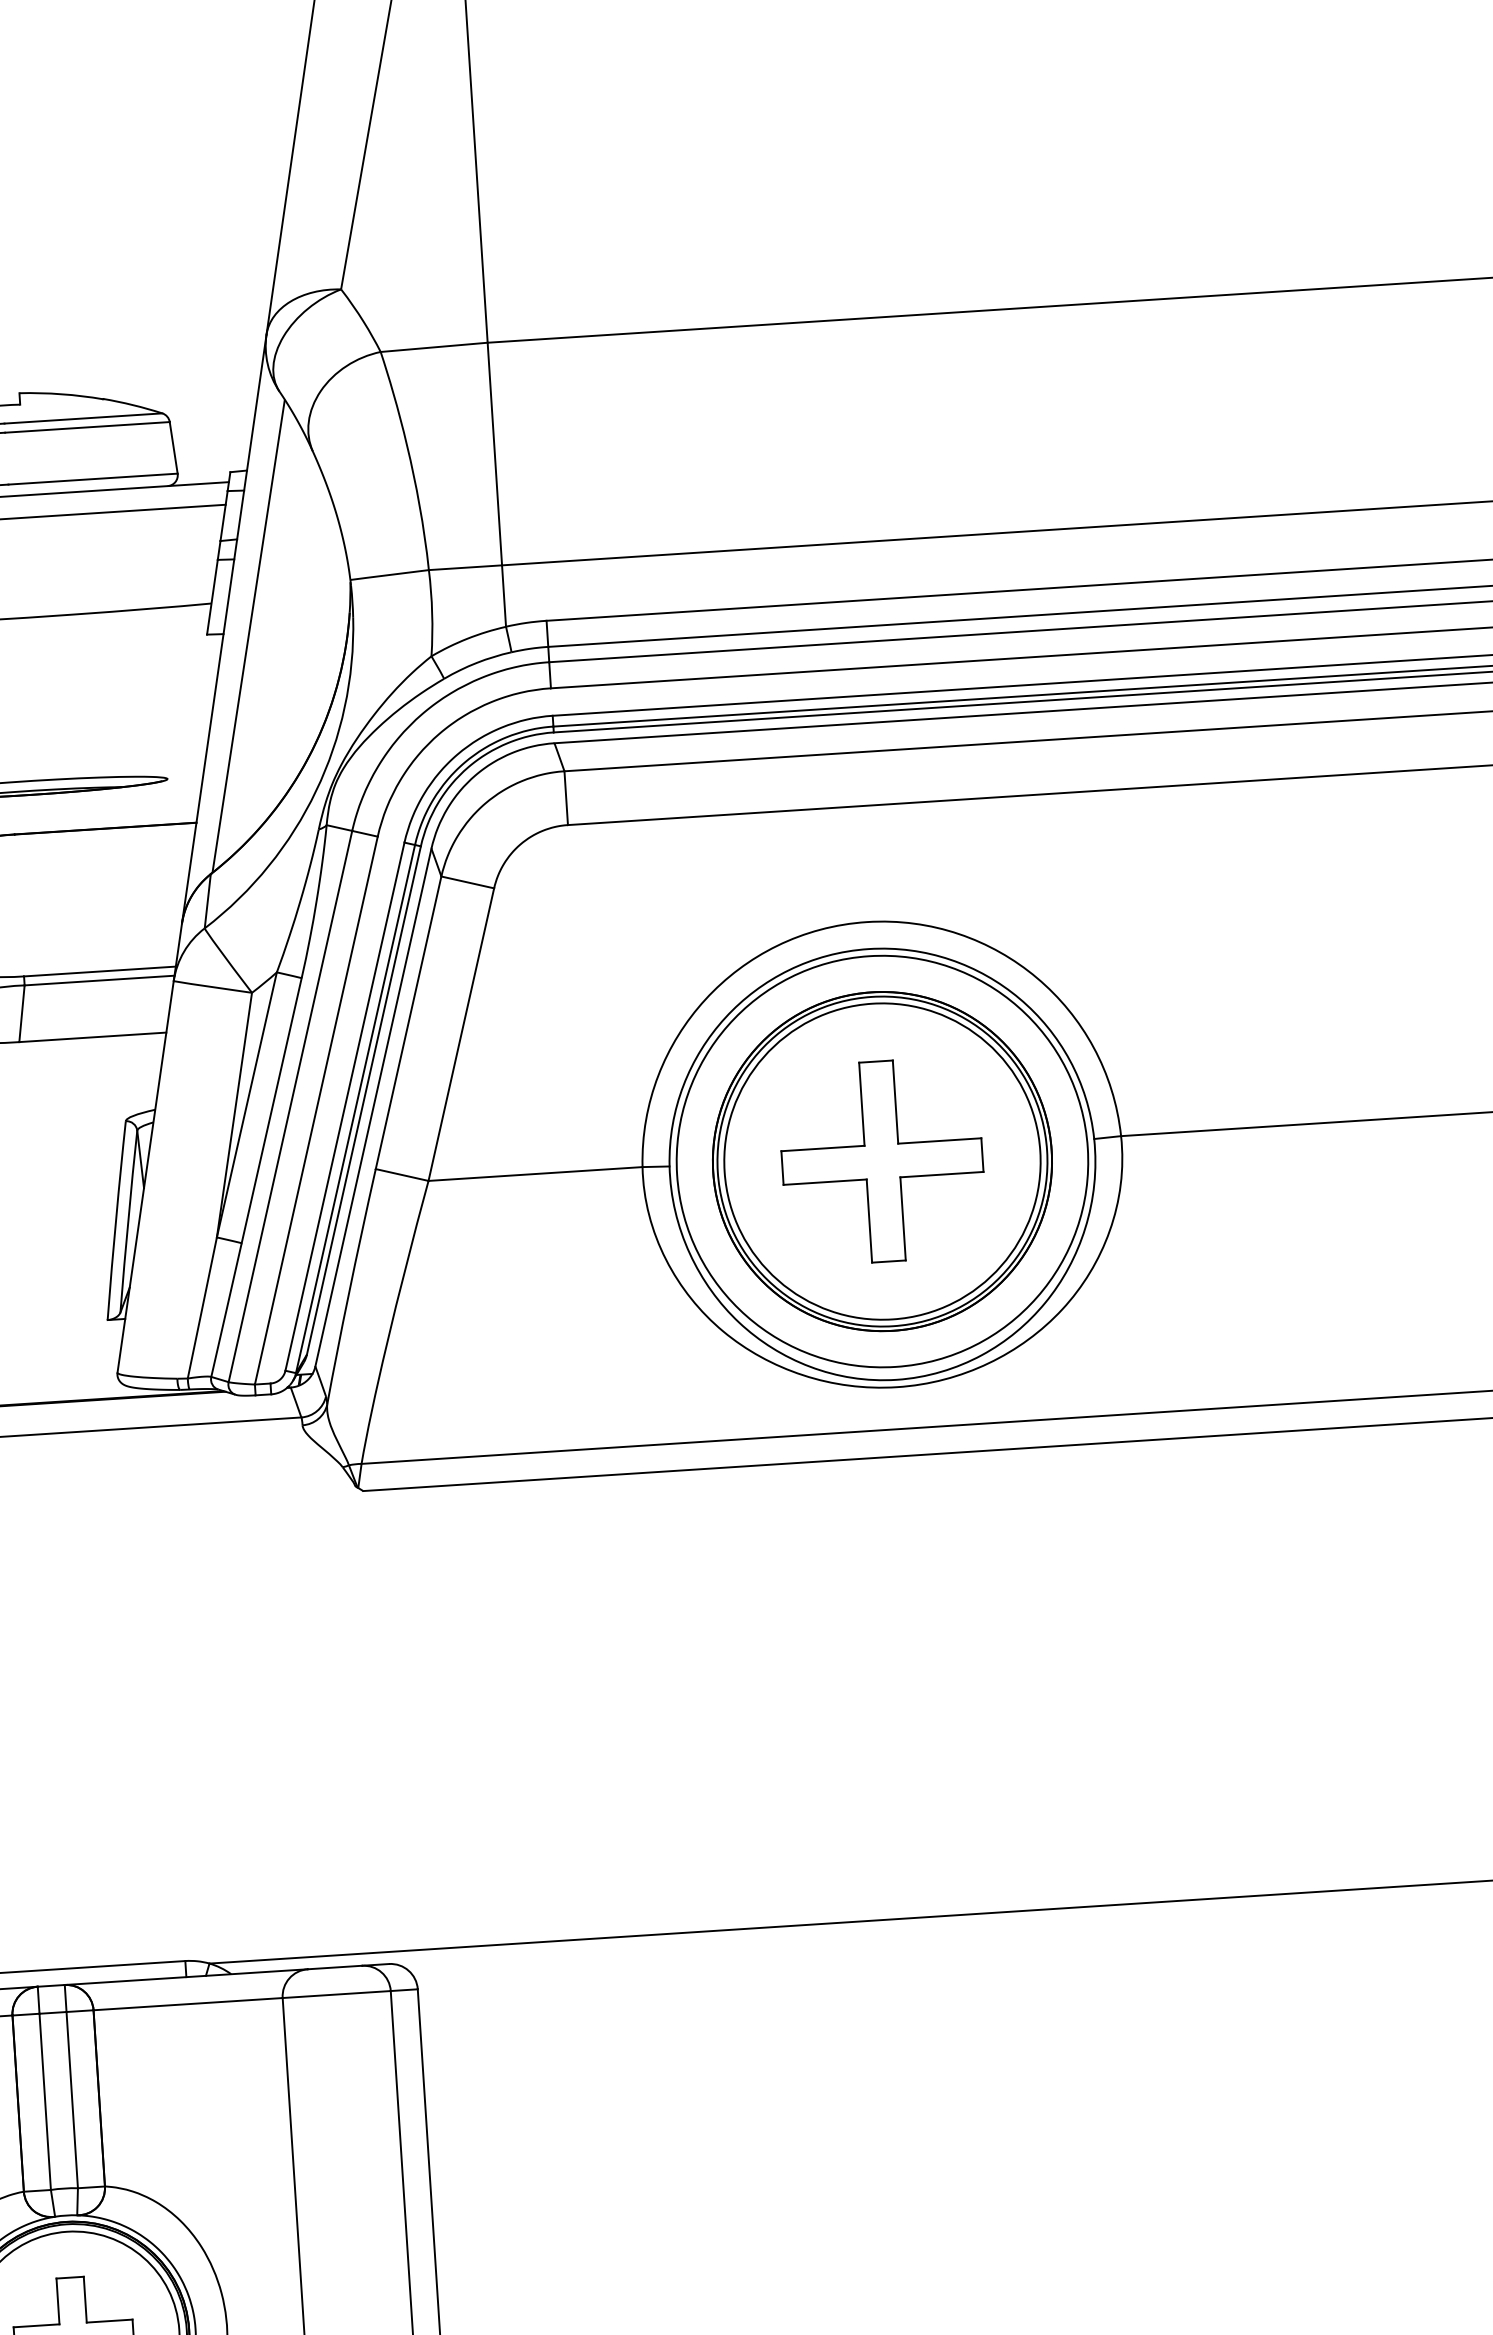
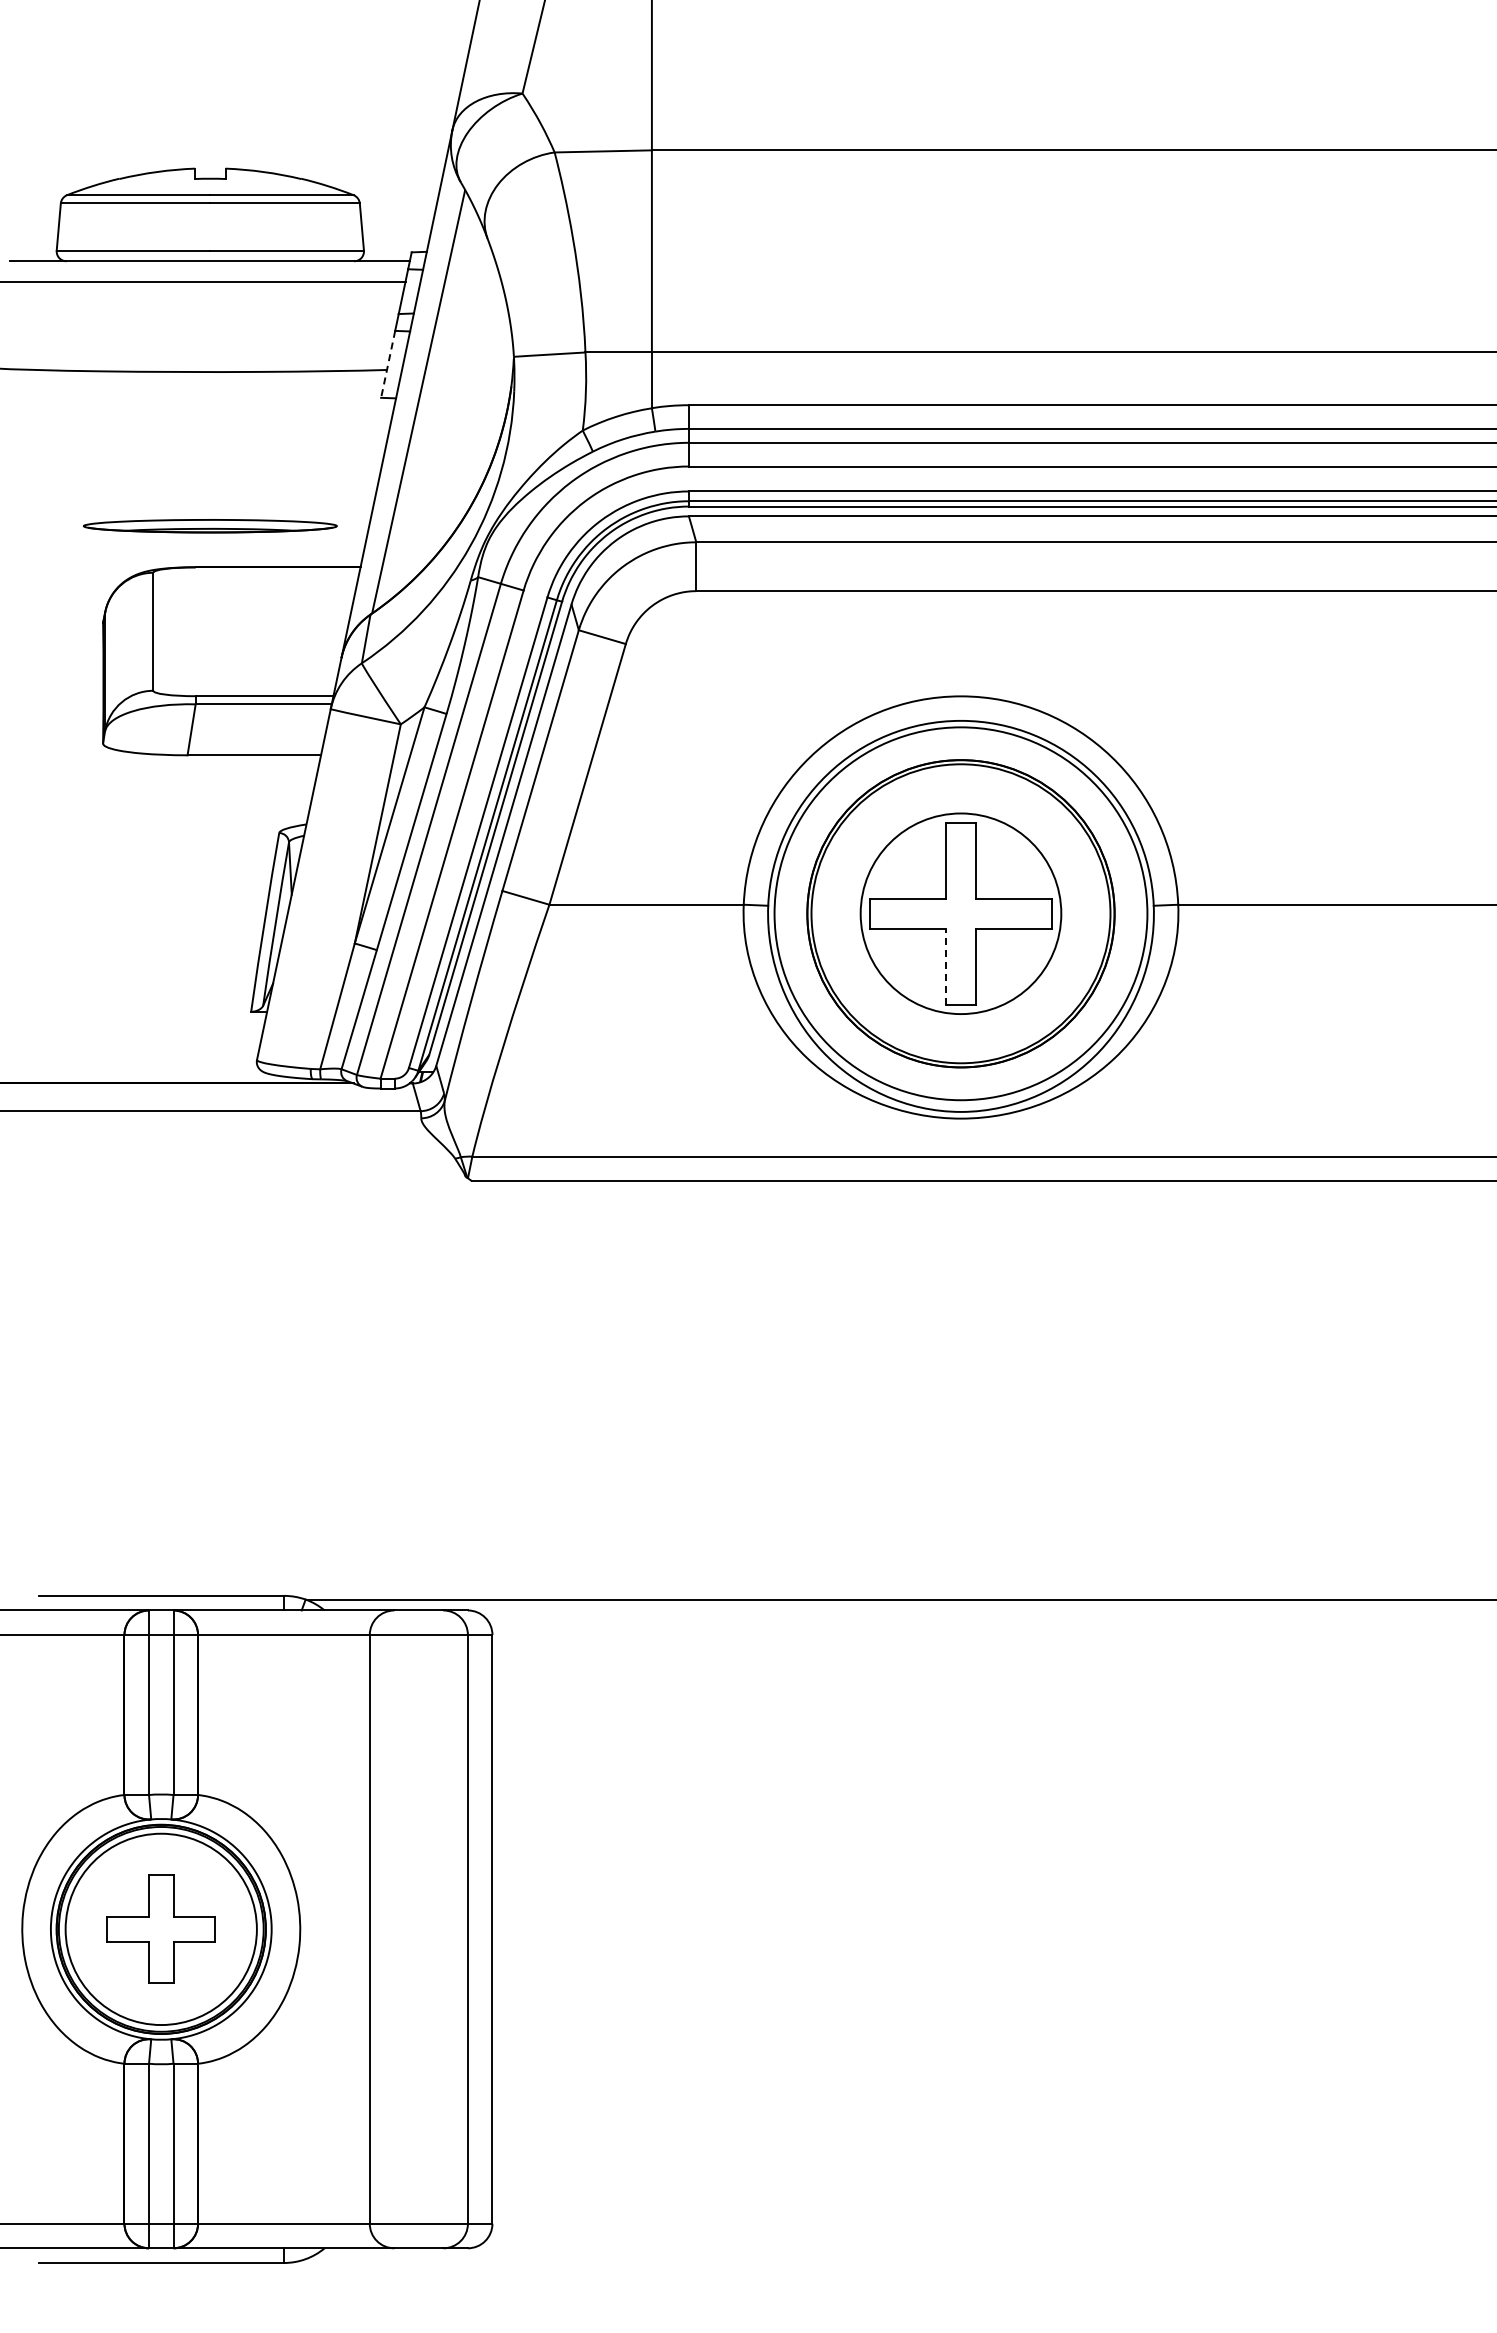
line: (212, 597) -> (388, 364), solid -> dashed
circle: (881, 1161) -> (960, 913), size x0.7
line: (869, 1220) -> (945, 966), solid -> dashed

